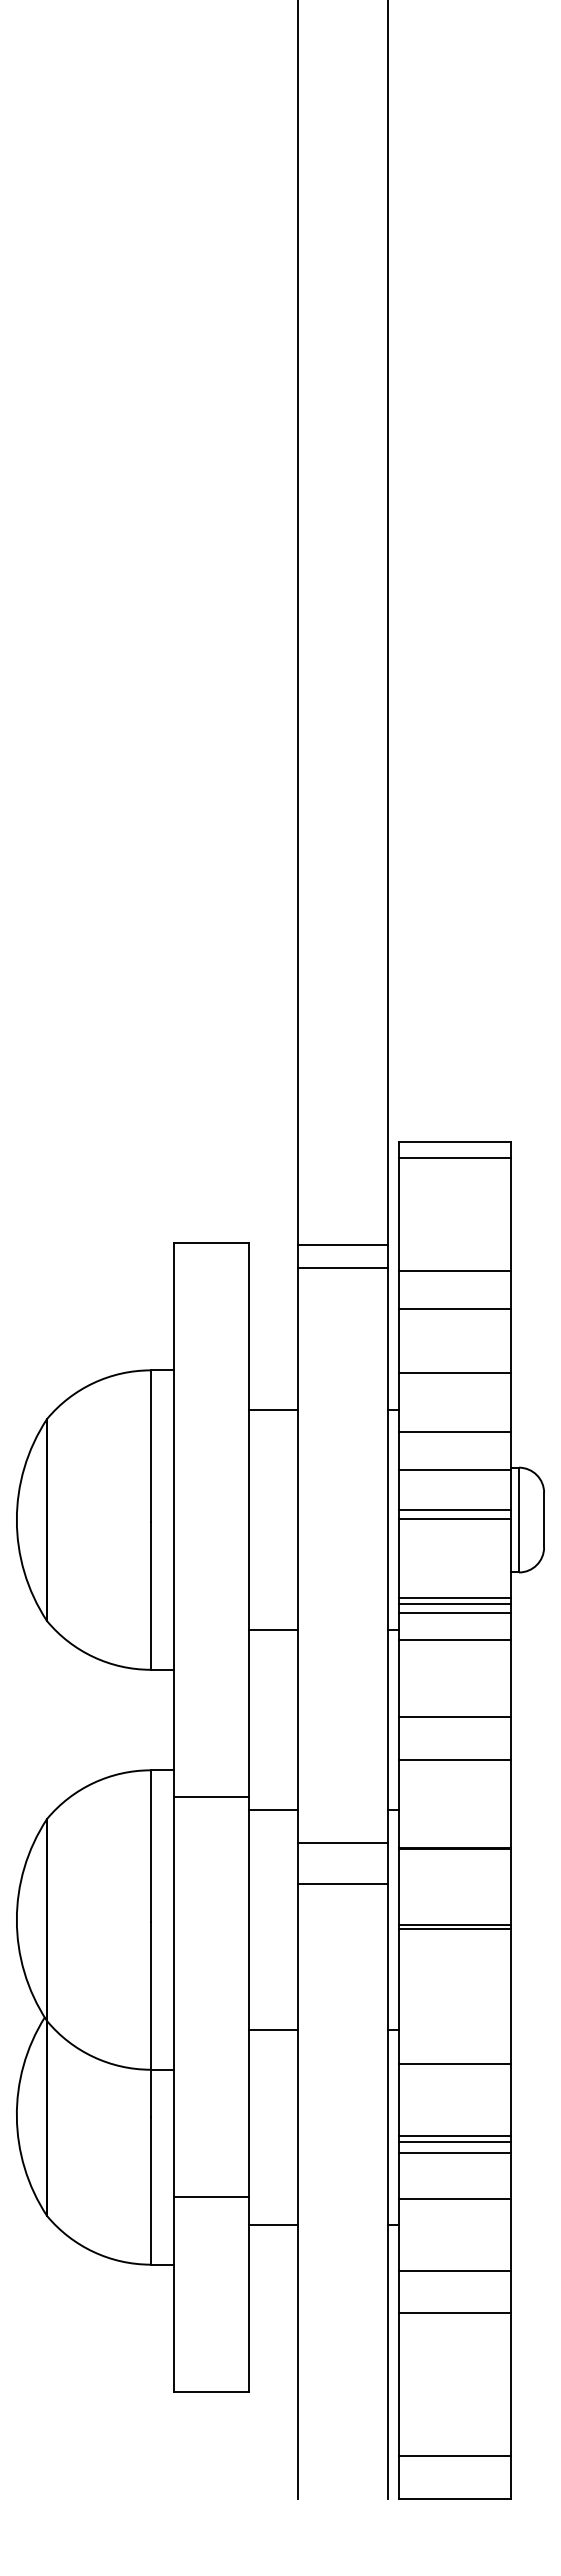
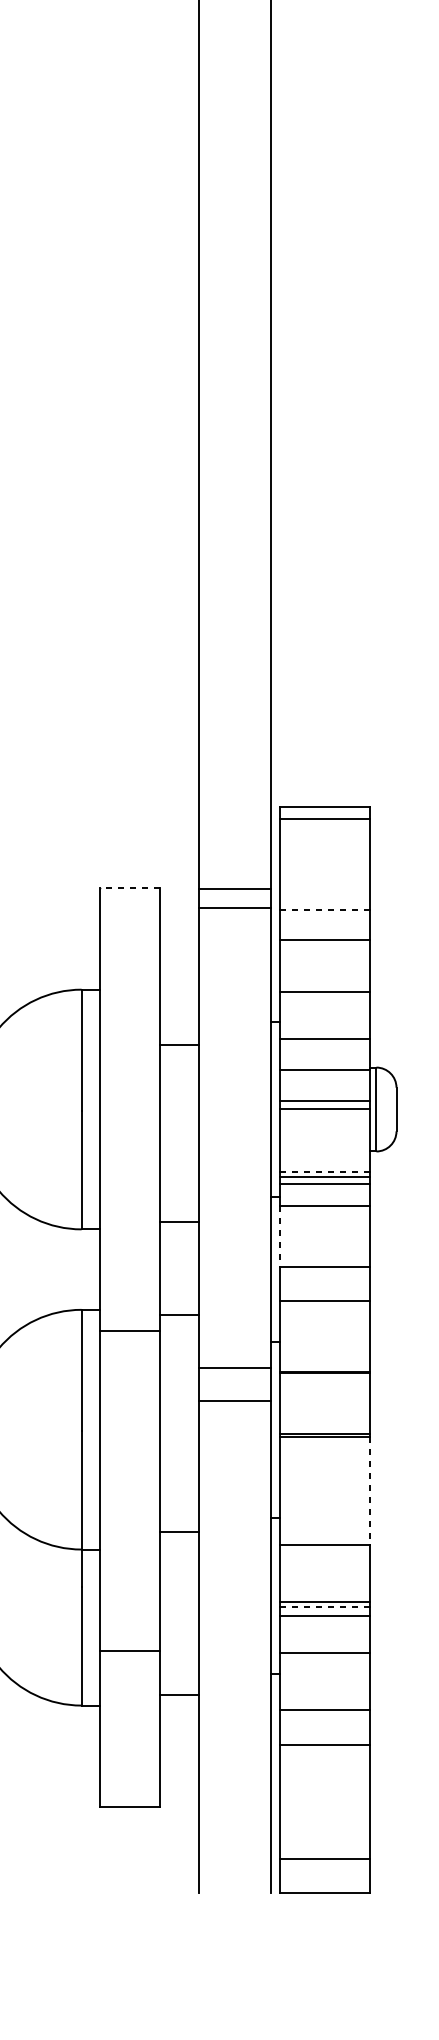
line: (211, 1243) -> (130, 888), solid -> dashed
line: (454, 1270) -> (324, 909), solid -> dashed
line: (273, 1410) -> (179, 1045), moved
line: (454, 1598) -> (324, 1172), solid -> dashed
line: (273, 1629) -> (179, 1221), moved
line: (398, 1679) -> (279, 1237), solid -> dashed
line: (273, 1810) -> (179, 1315), moved
line: (511, 1996) -> (370, 1490), solid -> dashed
line: (273, 2030) -> (179, 1532), moved
line: (454, 2141) -> (324, 1606), solid -> dashed
line: (273, 2224) -> (179, 1694), moved

